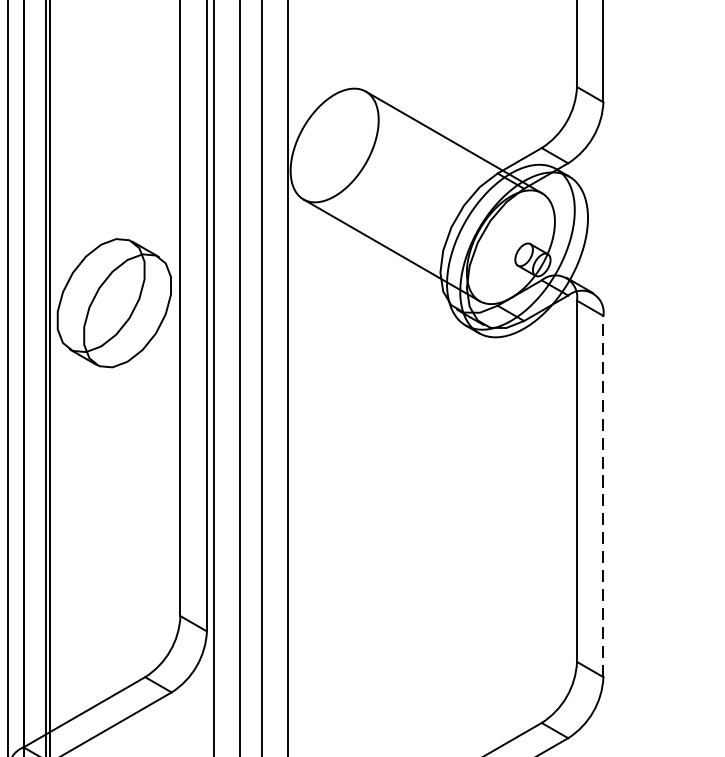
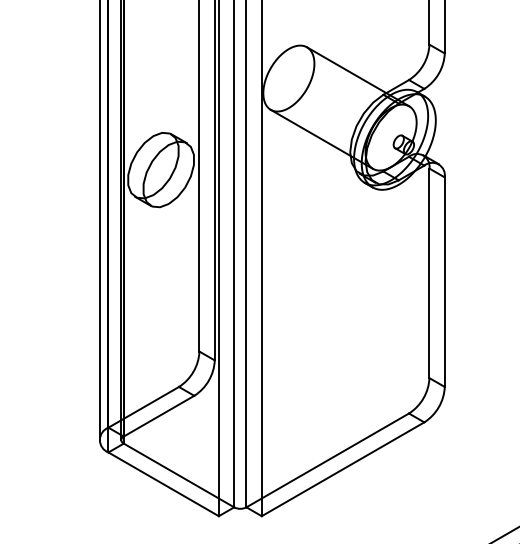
line: (602, 497) -> (444, 282), dashed -> solid

